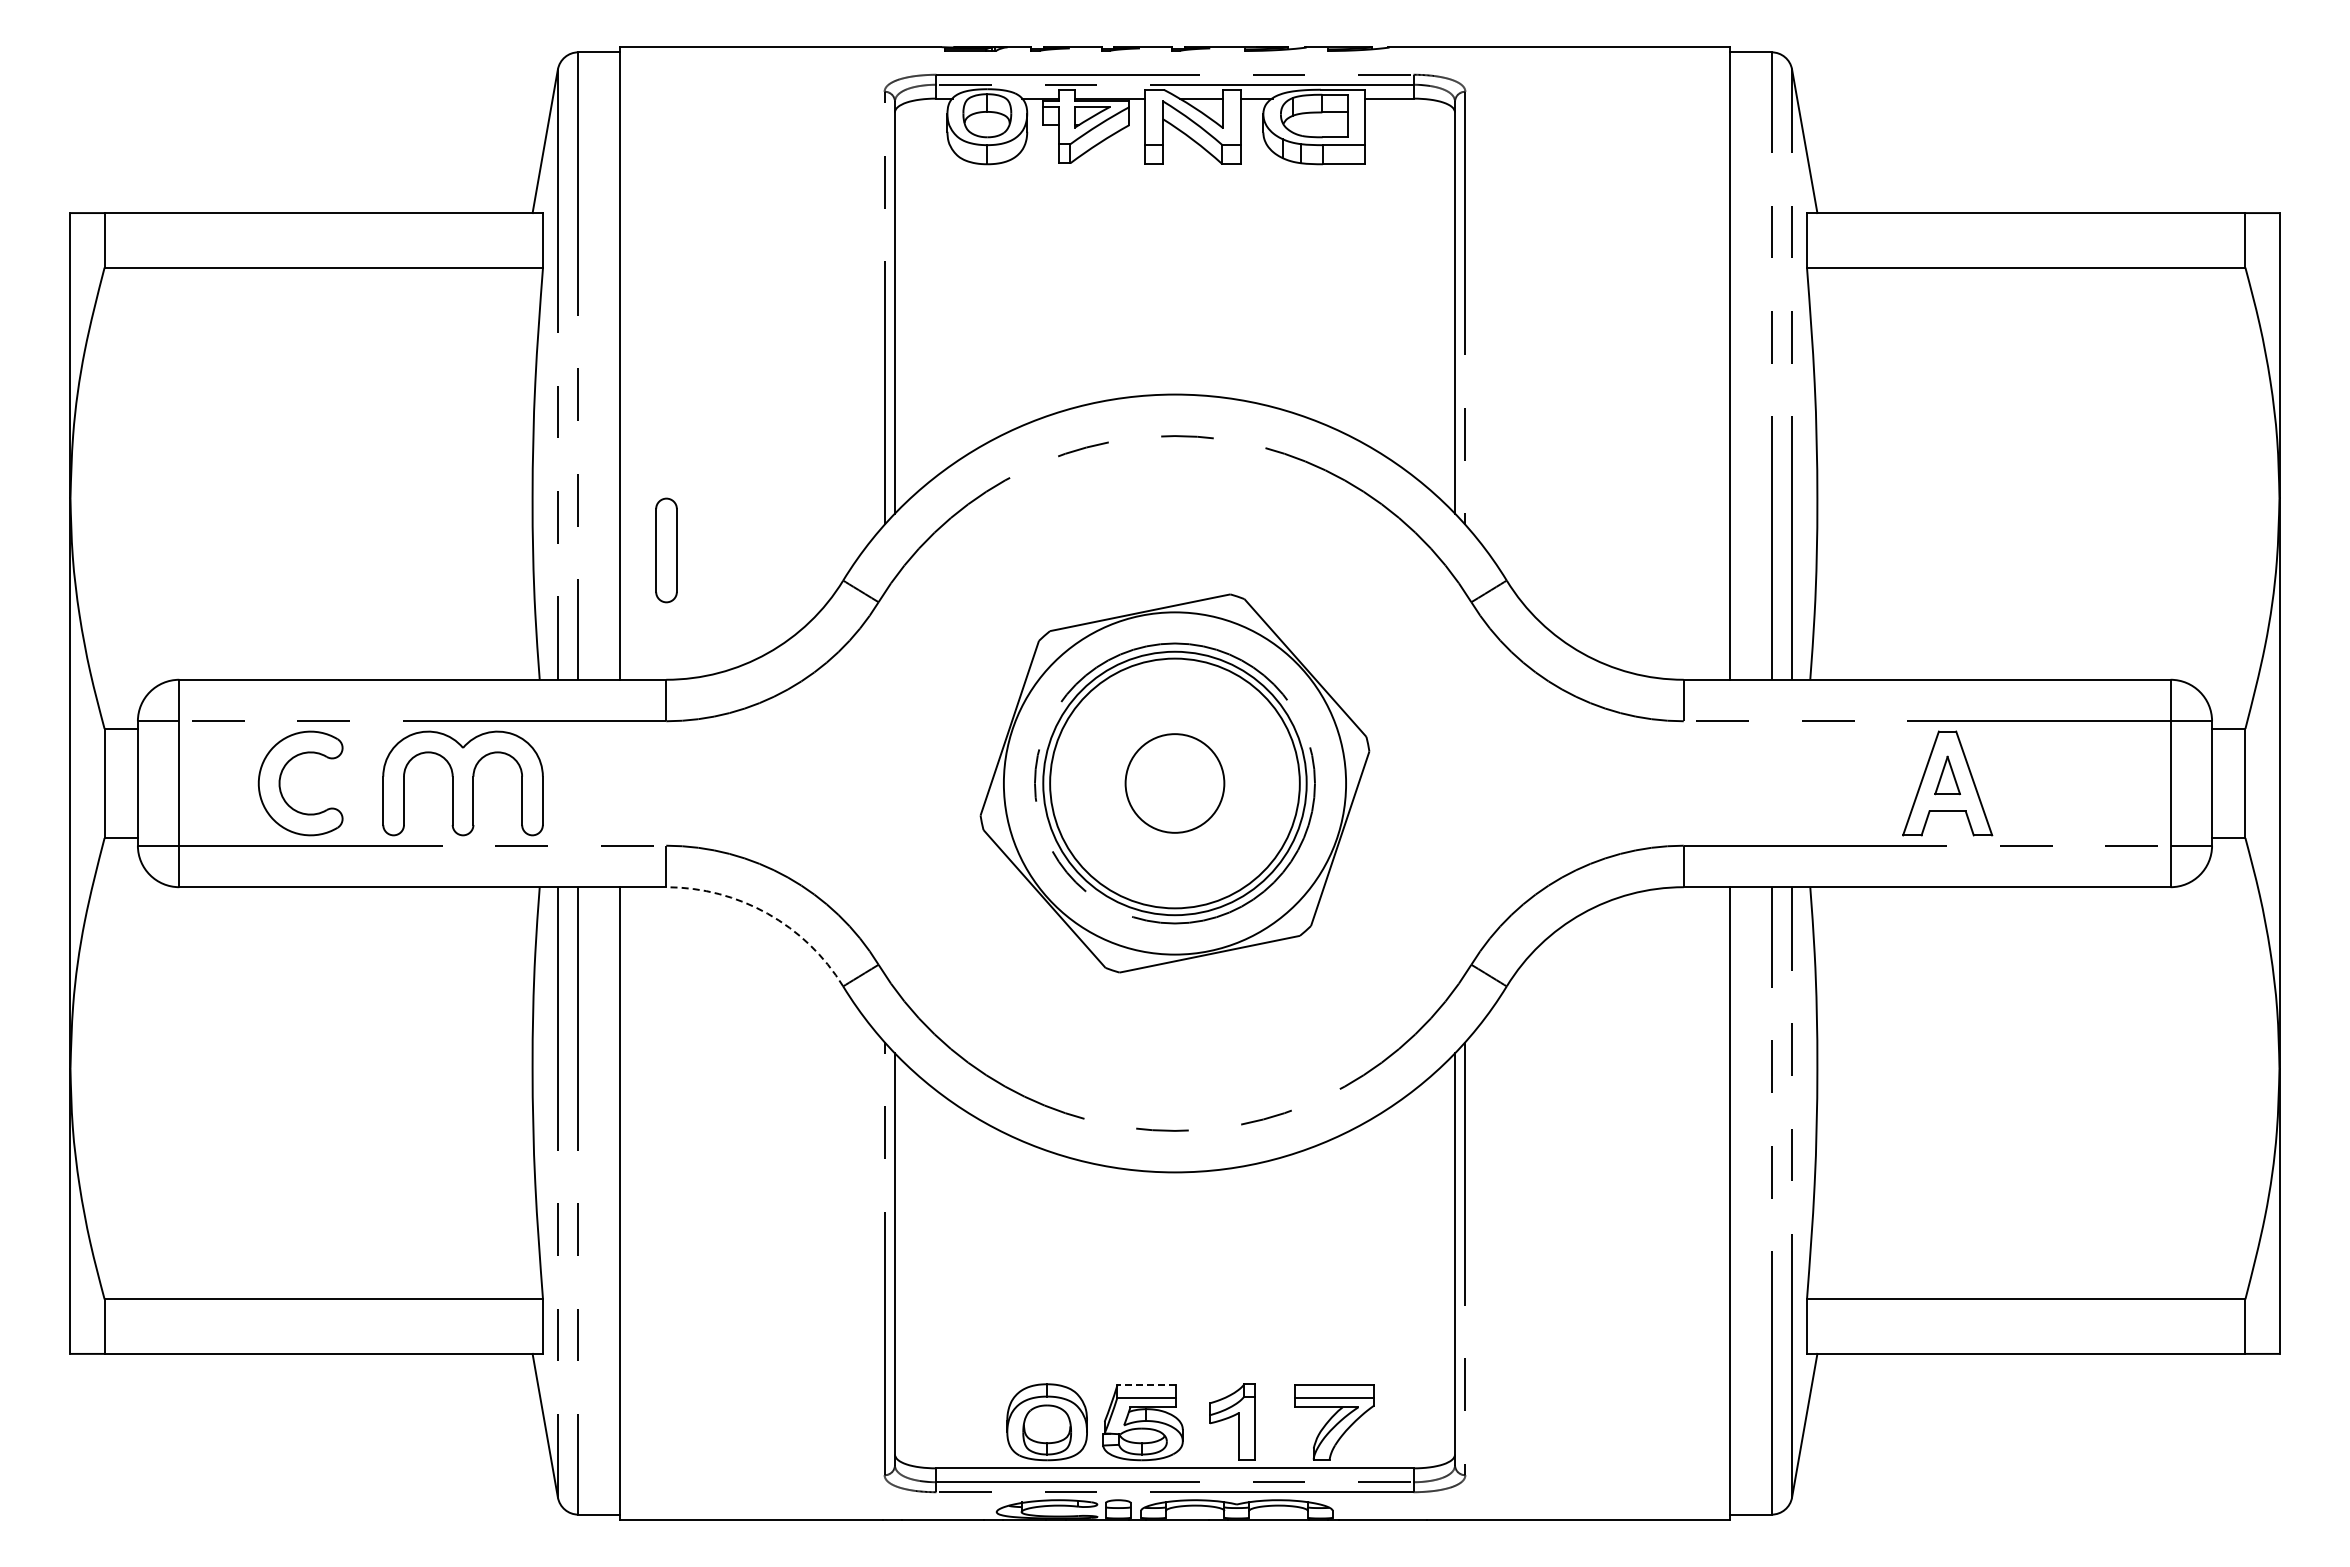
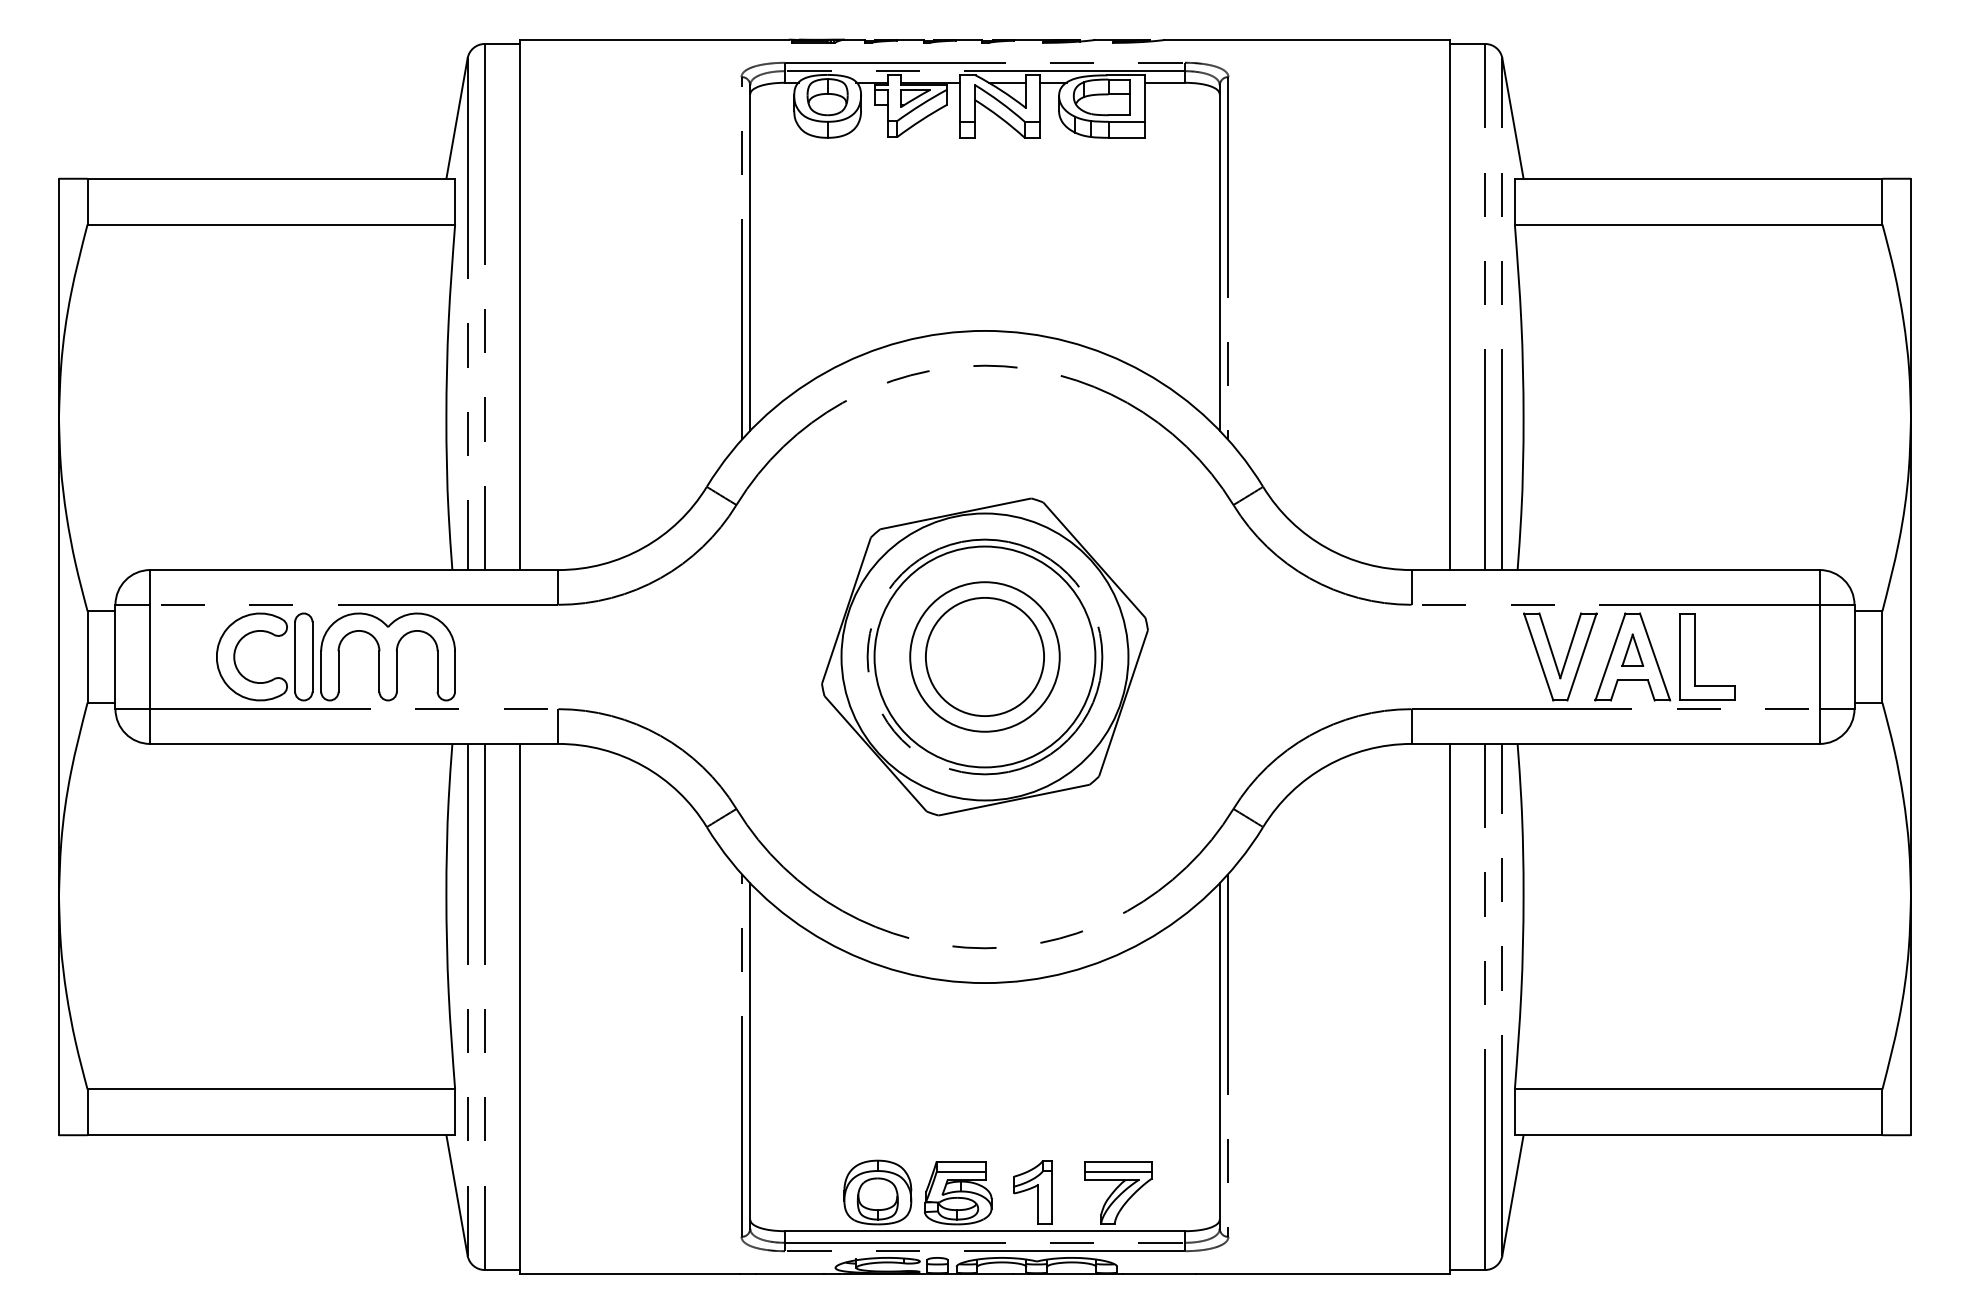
part: (666, 550) -> (303, 657), moved
circle: (1174, 783) -> (984, 657), size x0.71
circle: (1174, 783) -> (984, 657), size x1.43
part: (2021, 783) -> (1694, 657), added
part: (1867, 785) -> (1565, 658), added
arc: (767, 913) -> (643, 765), dashed -> solid
line: (1146, 1385) -> (961, 1161), dashed -> solid

